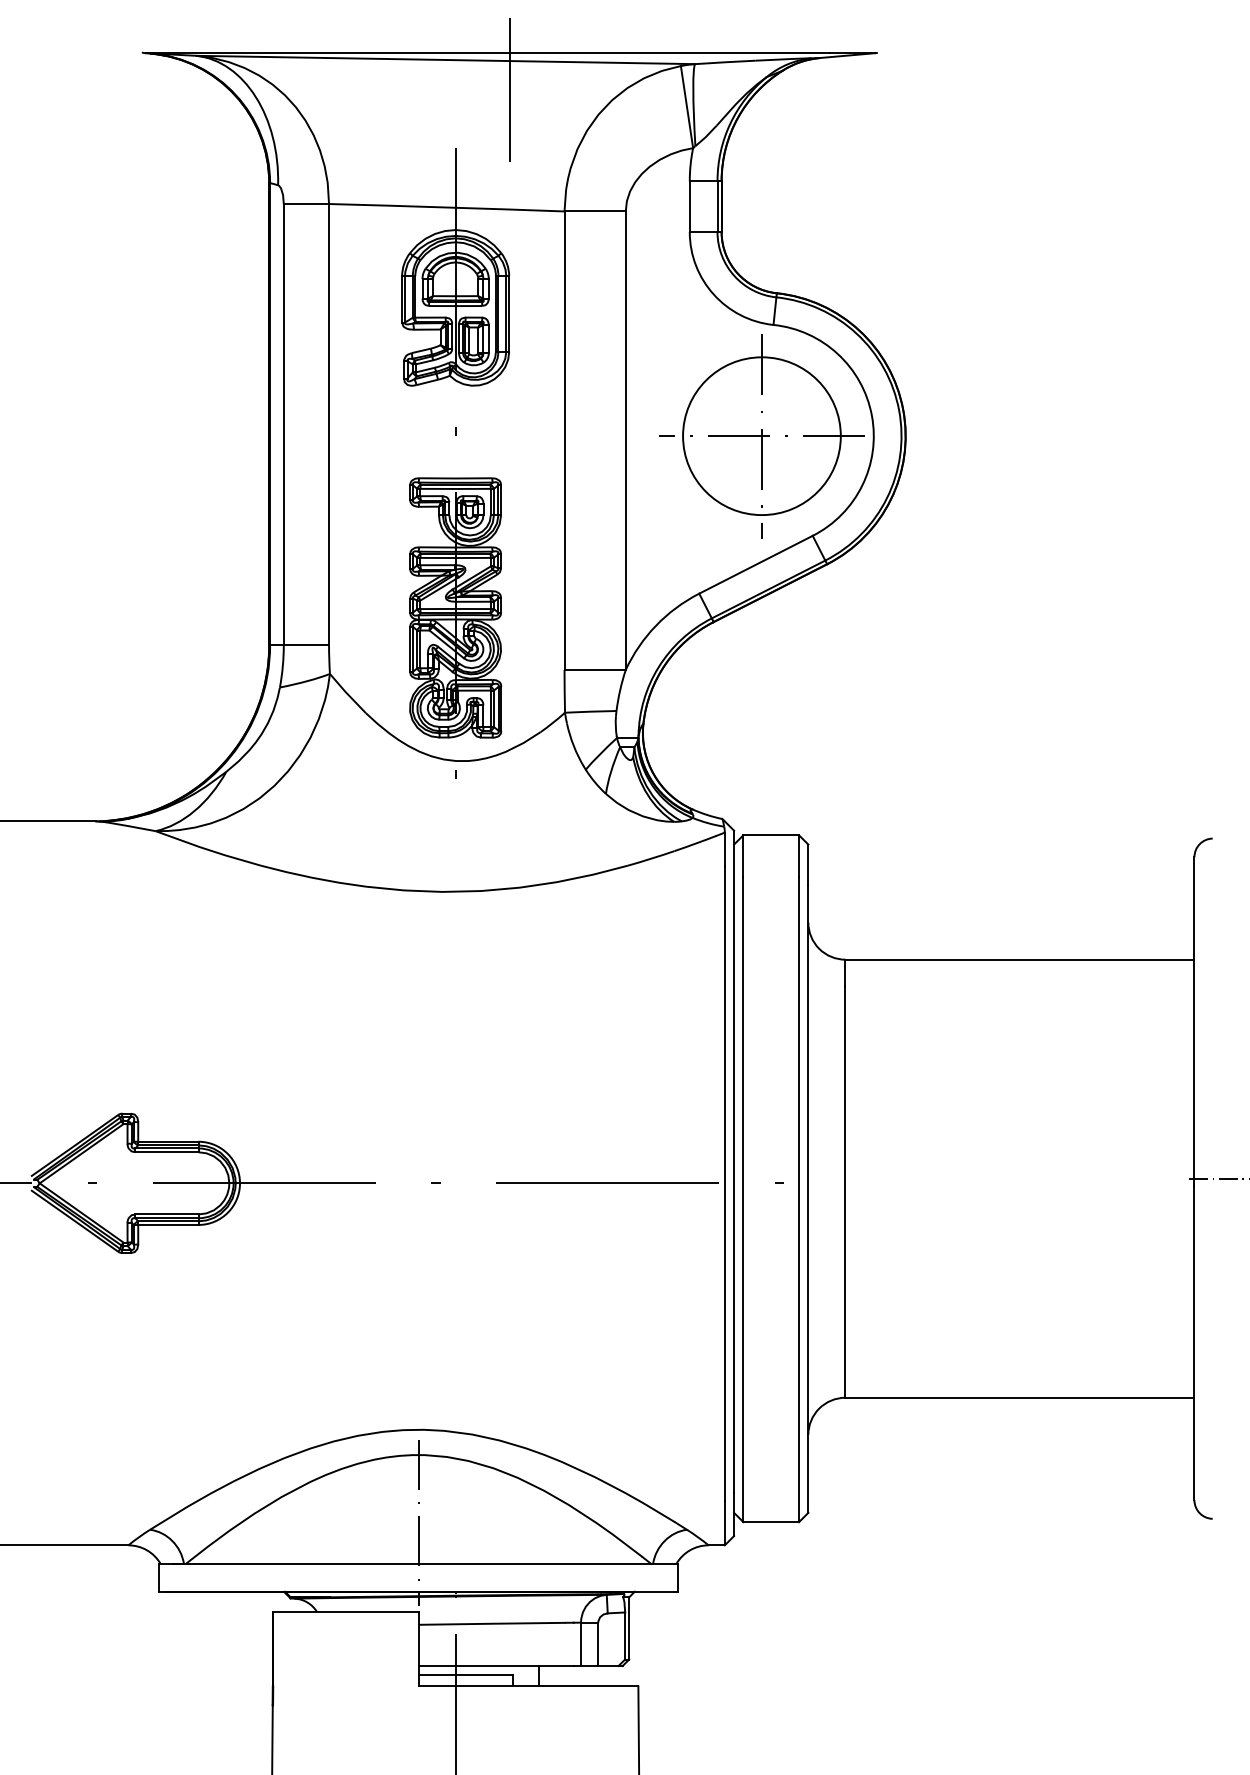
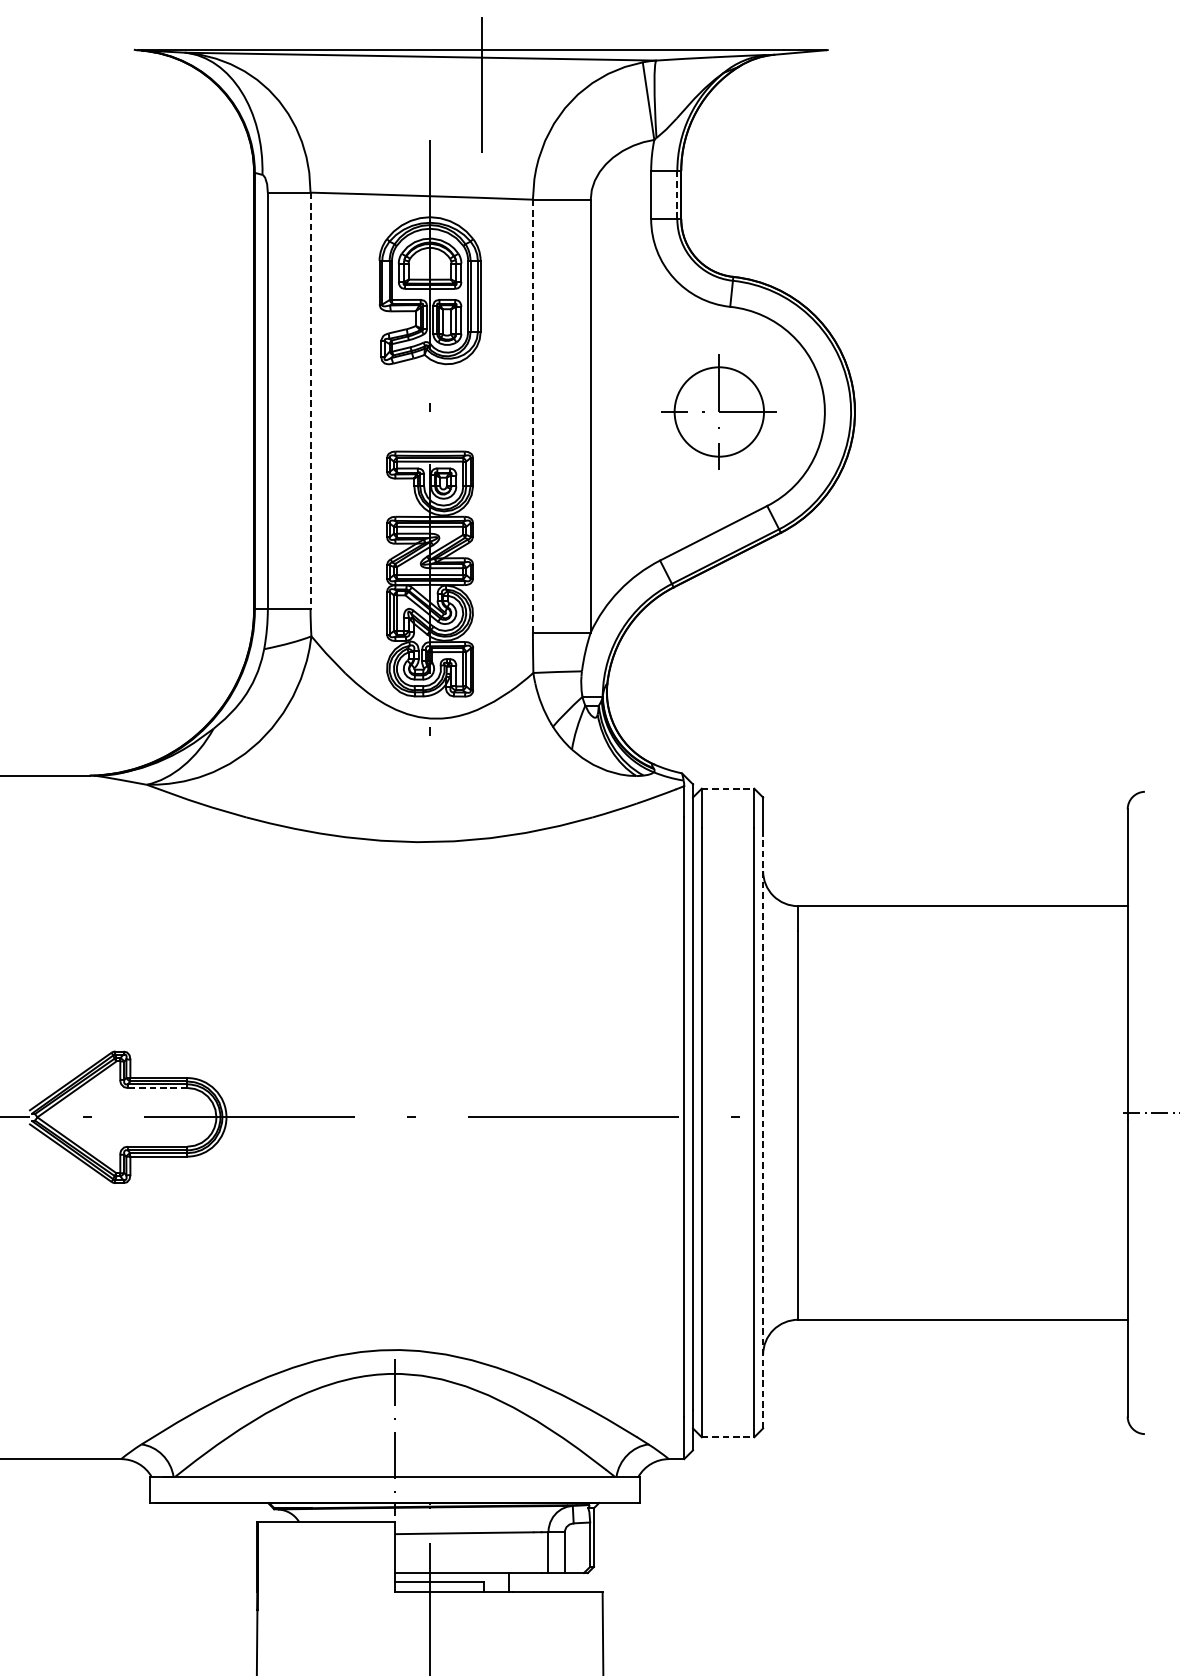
line: (717, 206) -> (677, 194), solid -> dashed
line: (329, 424) -> (310, 400), solid -> dashed
part: (761, 436) -> (718, 412), size x0.6
line: (564, 441) -> (532, 416), solid -> dashed
line: (771, 835) -> (728, 788), solid -> dashed
line: (166, 1152) -> (157, 1088), solid -> dashed
line: (808, 1199) -> (763, 1132), solid -> dashed
line: (771, 1522) -> (728, 1437), solid -> dashed

